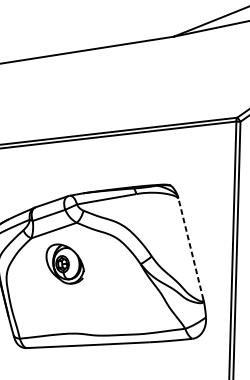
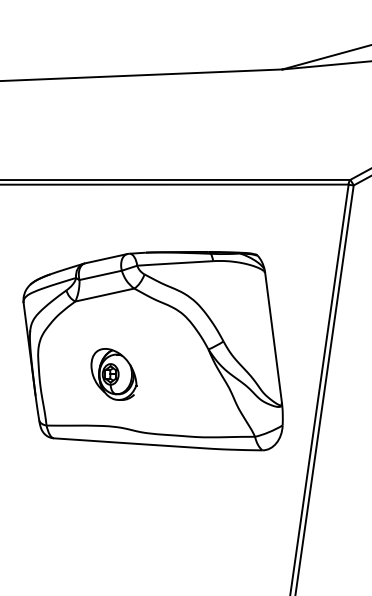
line: (190, 248) -> (273, 337), dashed -> solid
part: (64, 264) -> (113, 374), moved

